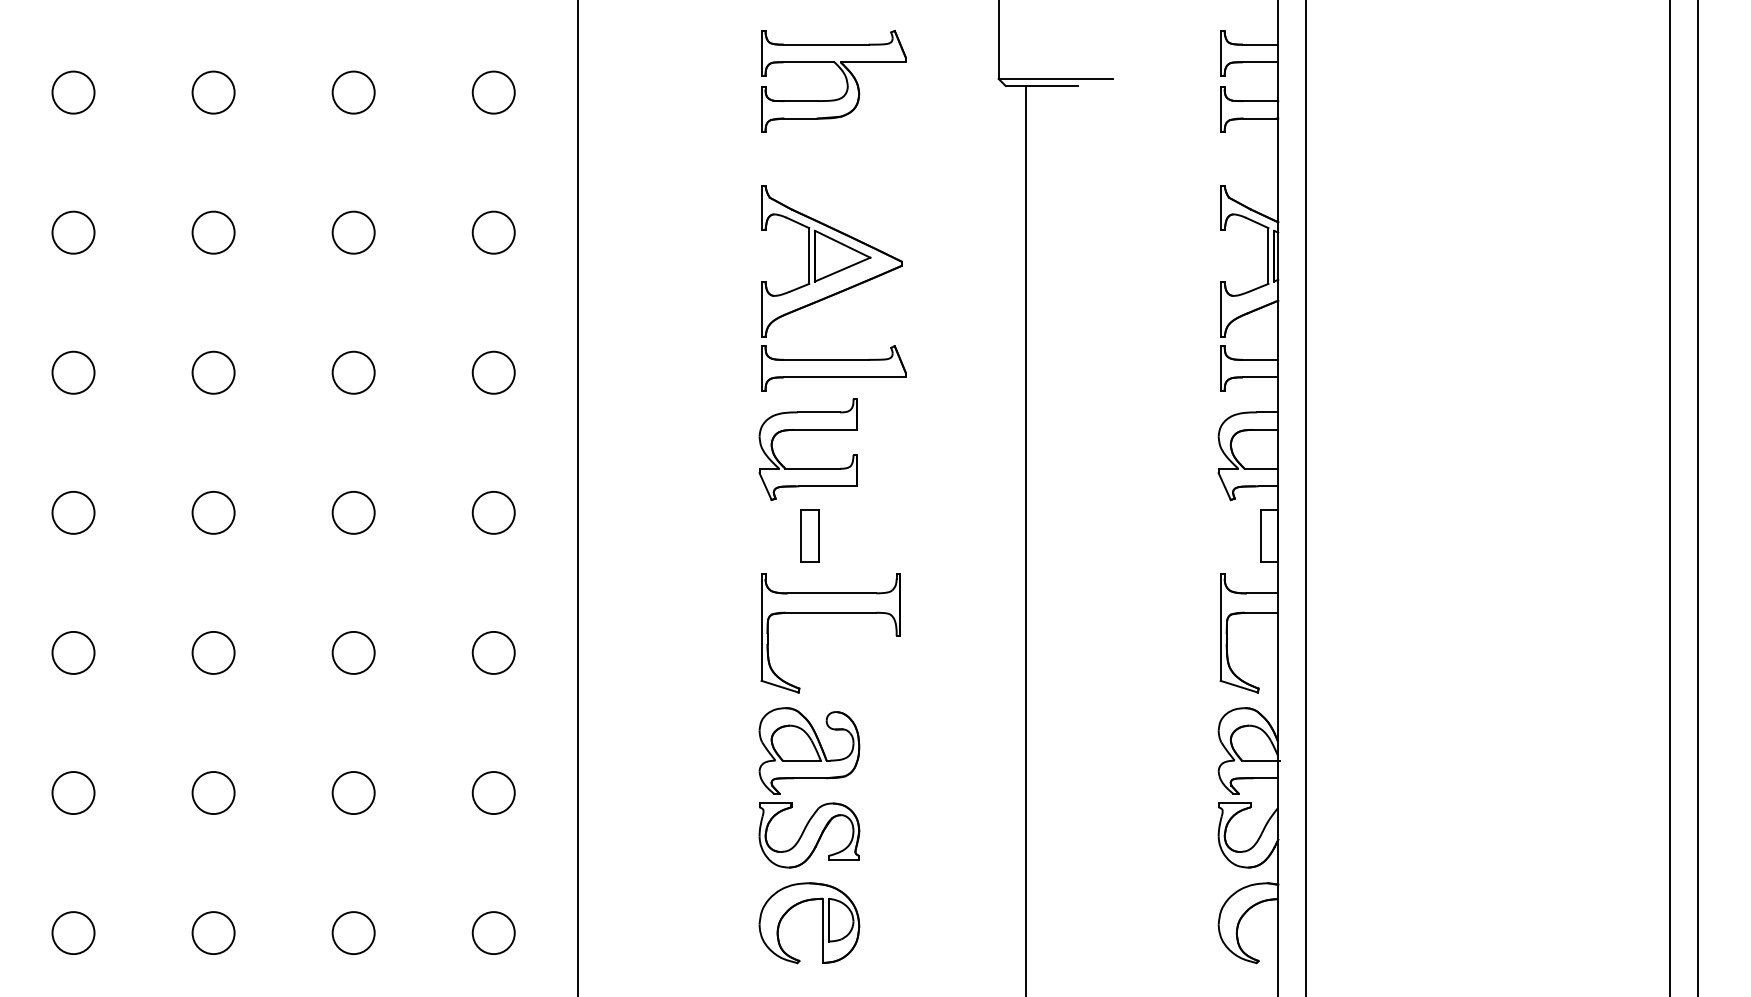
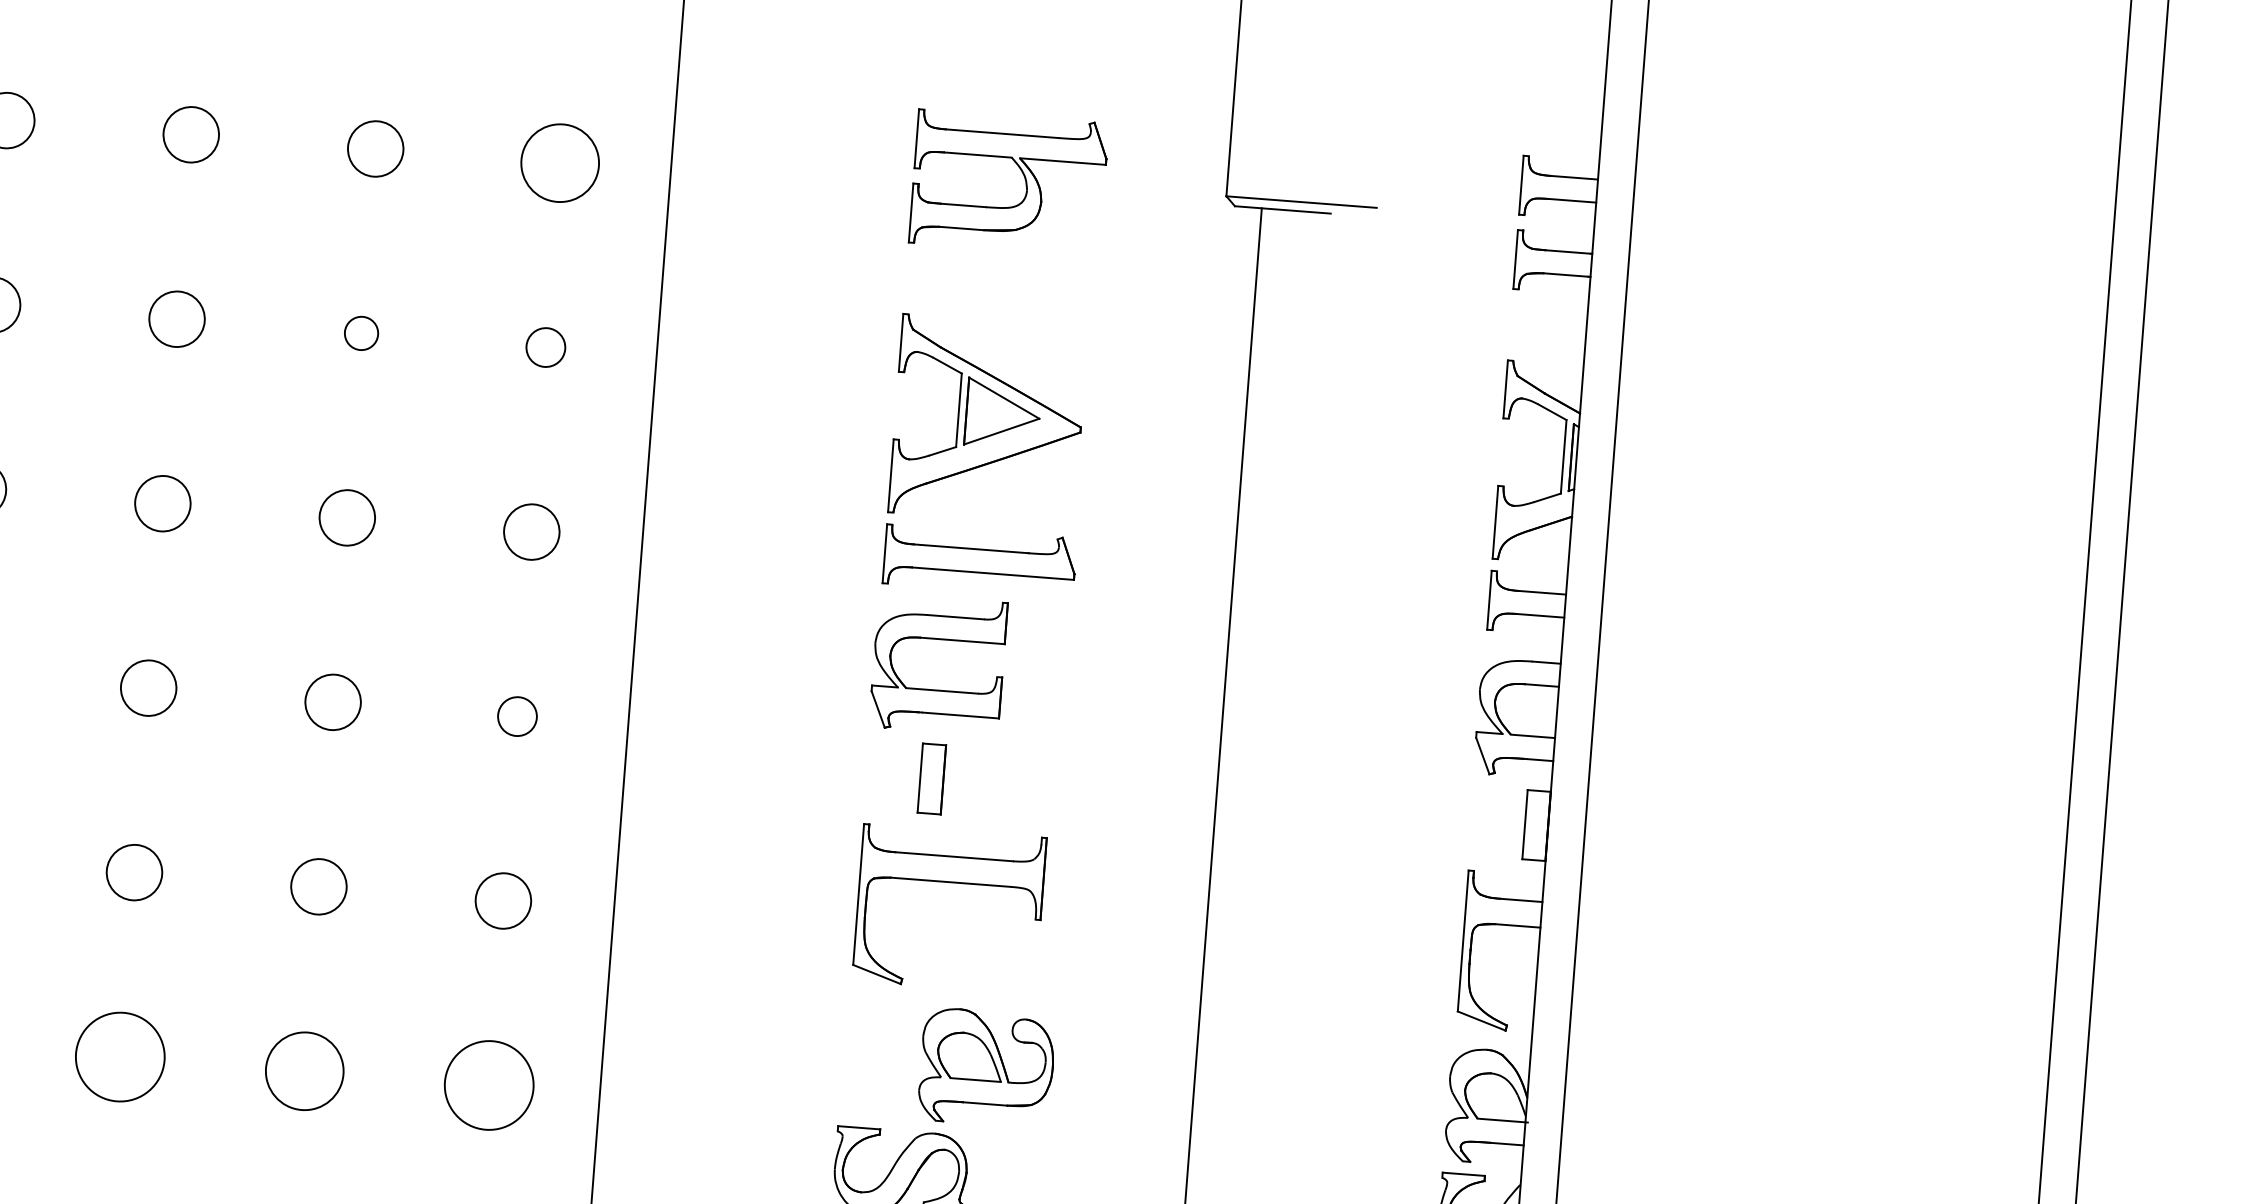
circle: (493, 92) -> (559, 162), size x1.4
circle: (353, 232) -> (361, 333), size x0.6
circle: (493, 232) -> (545, 347), size x0.7
circle: (493, 512) -> (517, 716), size x0.7
part: (809, 750) -> (986, 1067), moved
circle: (213, 793) -> (120, 1057), size x1.6
circle: (353, 793) -> (304, 1071), size x1.4
circle: (493, 793) -> (488, 1086), size x1.6

